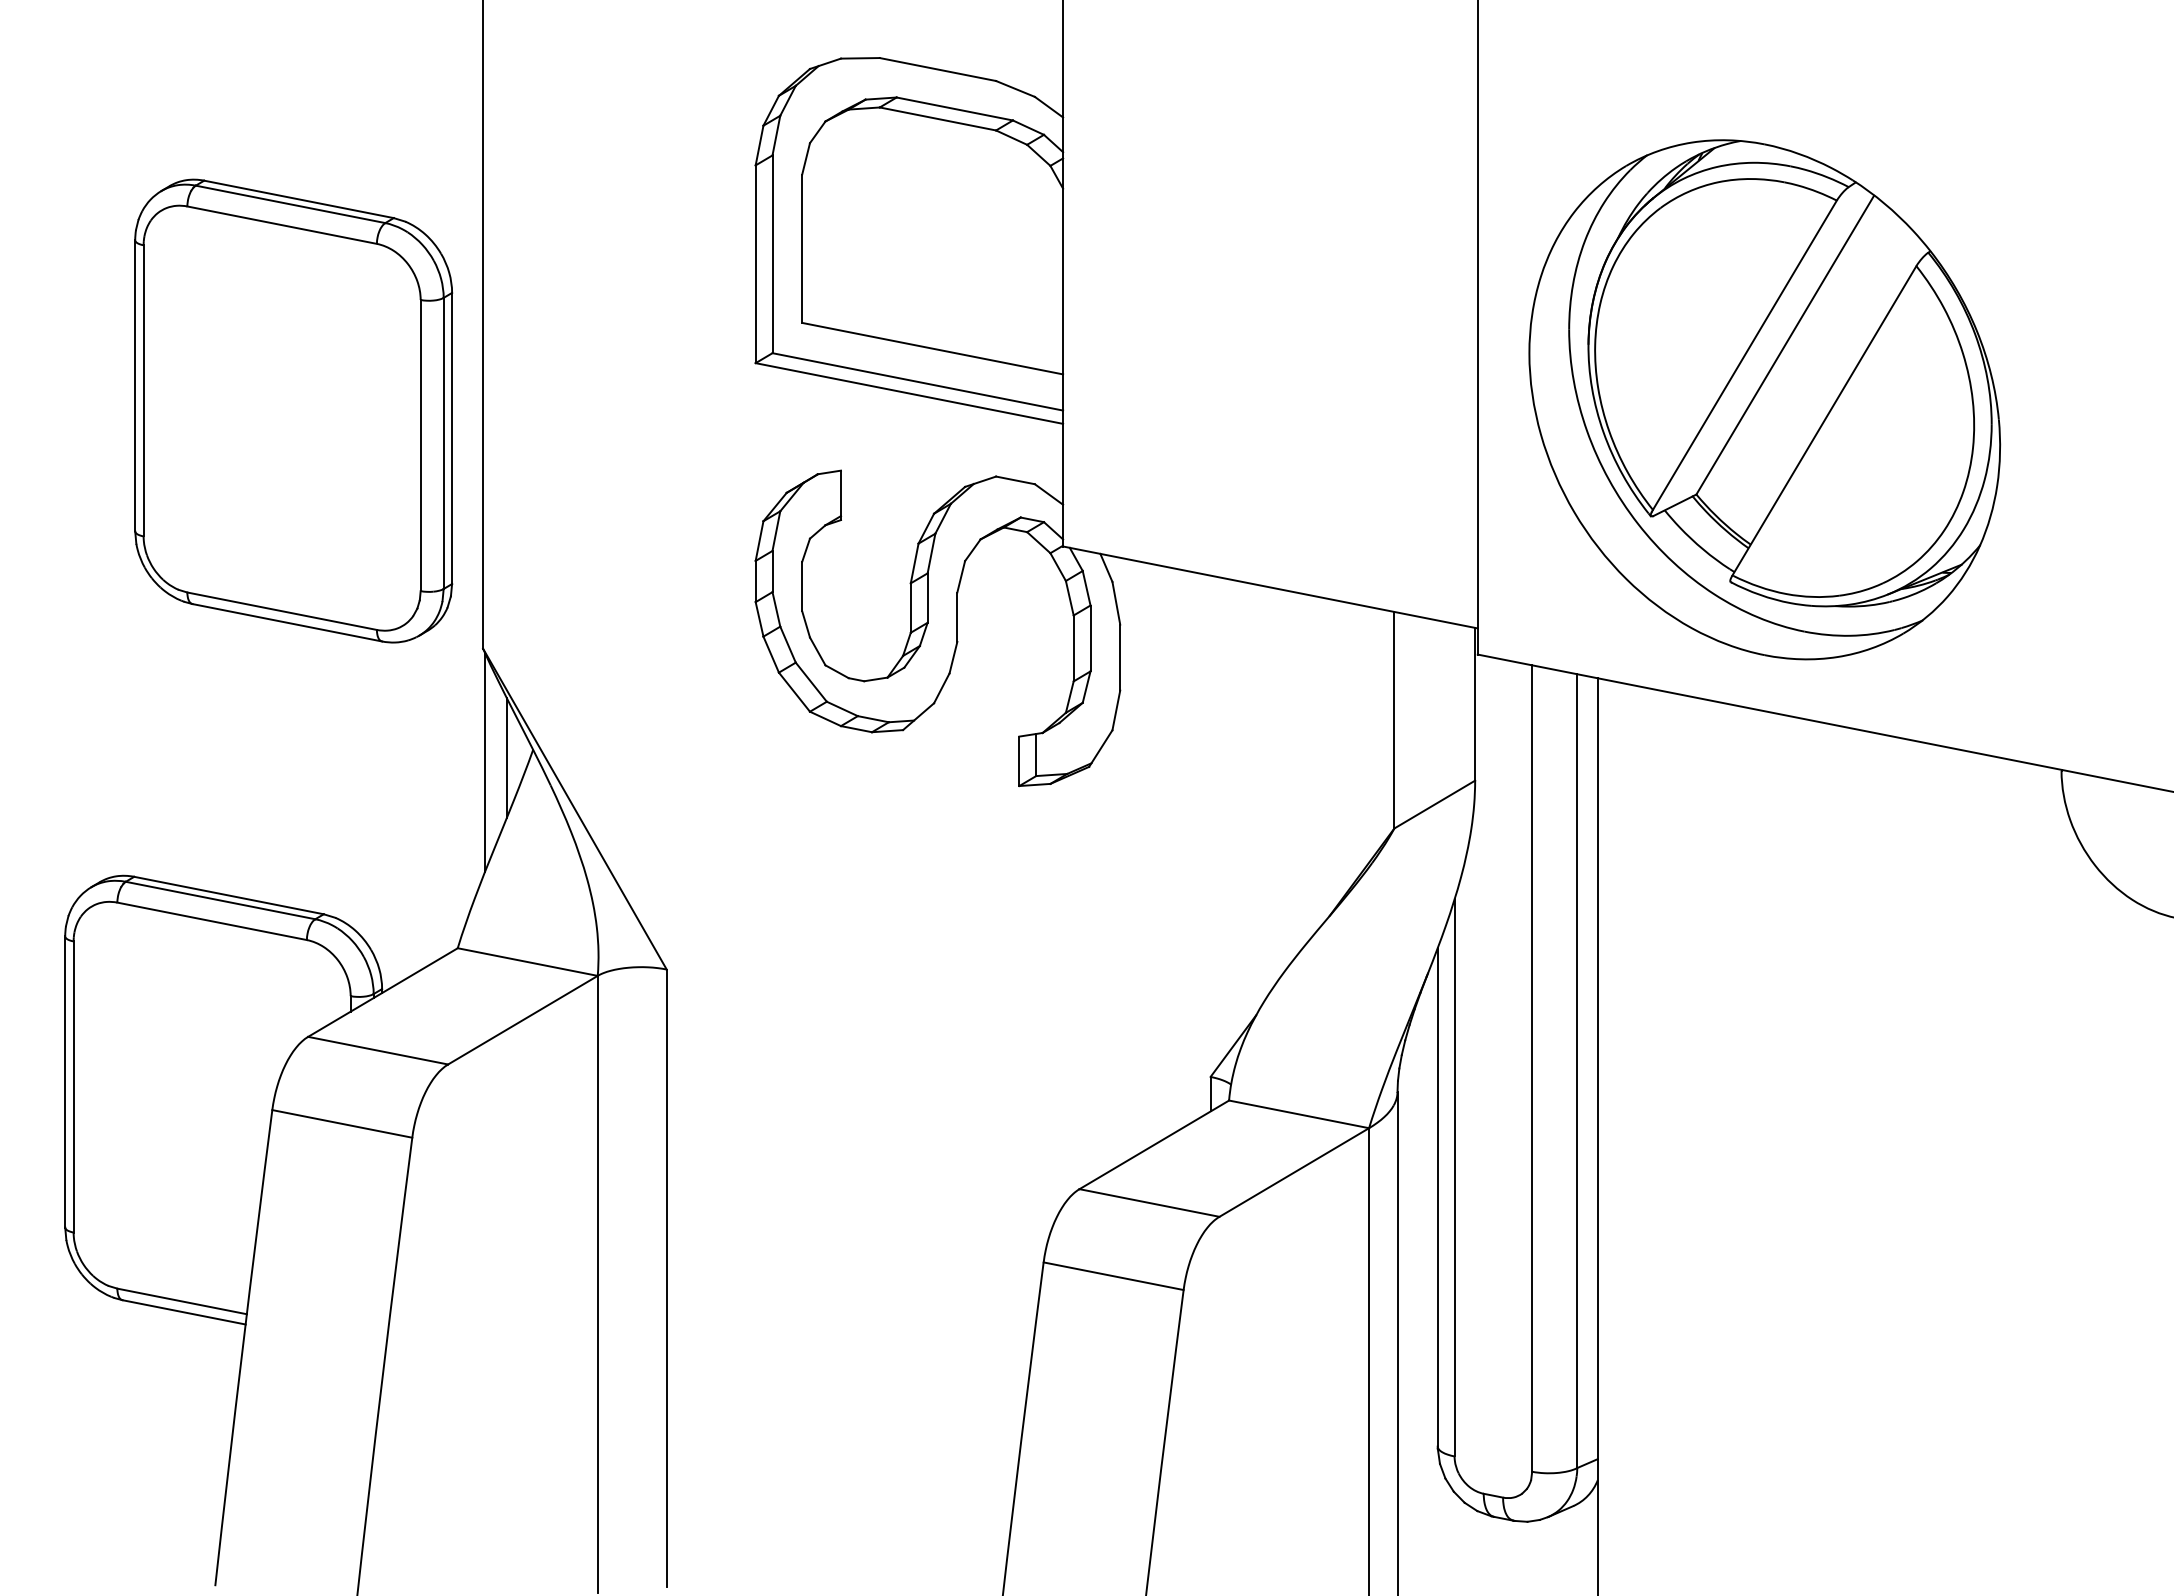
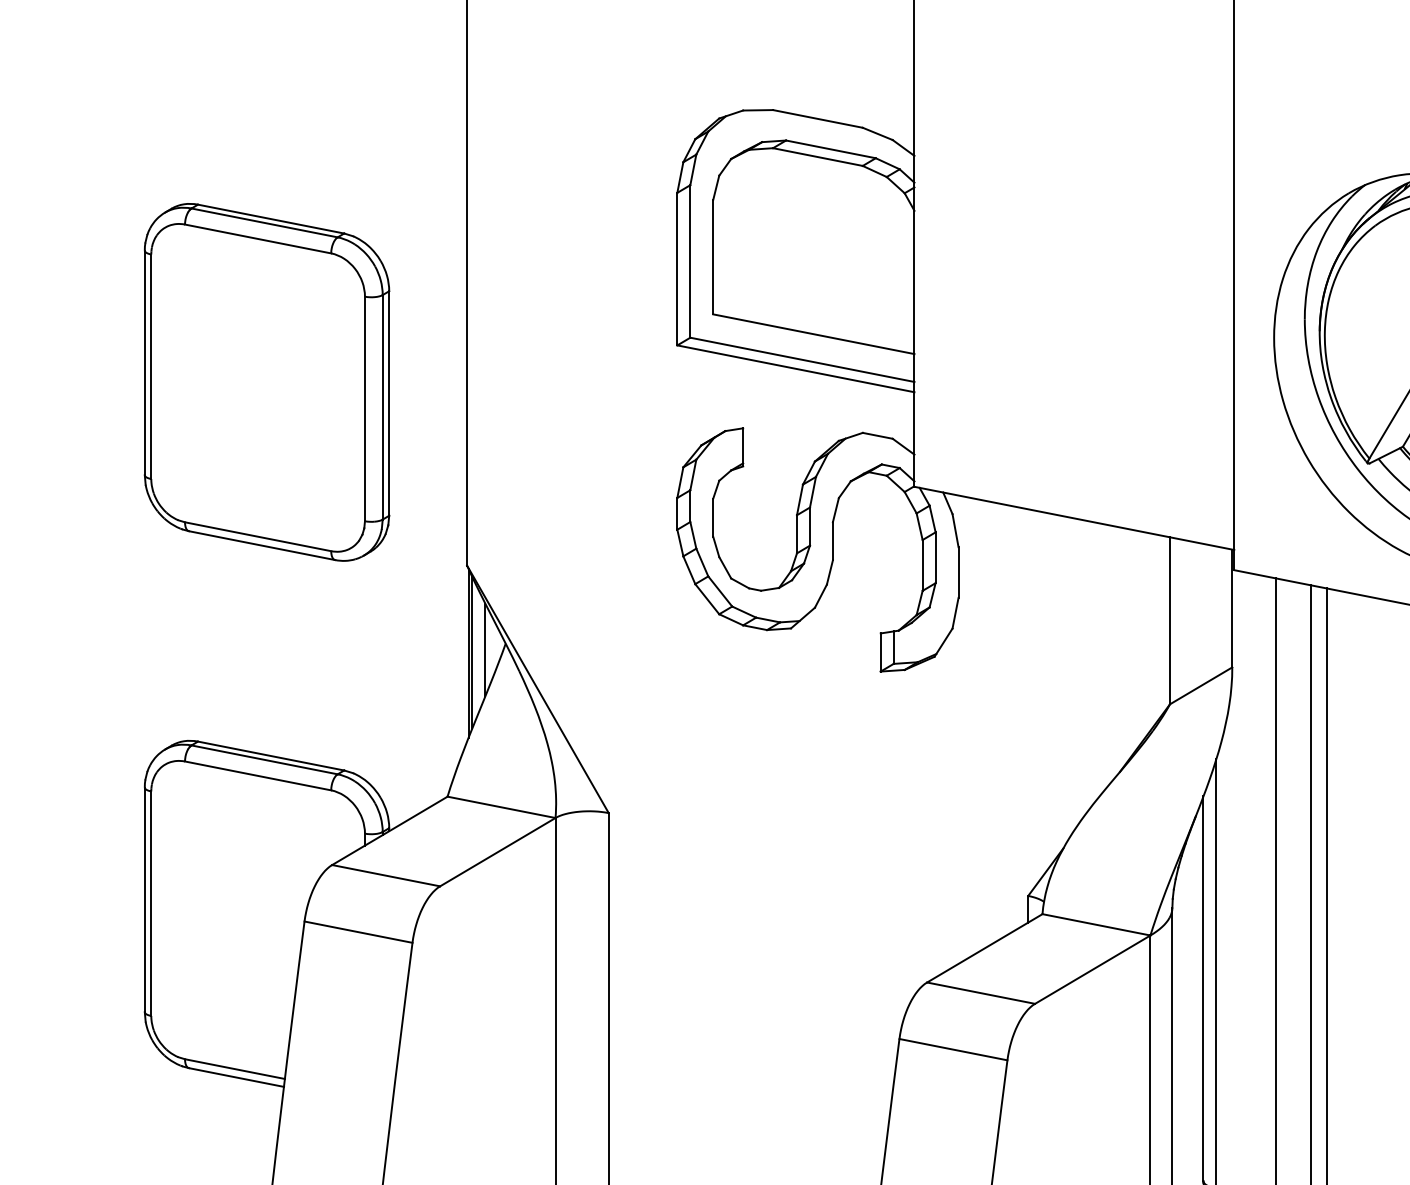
part: (293, 410) -> (266, 381), moved
line: (489, 761) -> (472, 652), added

